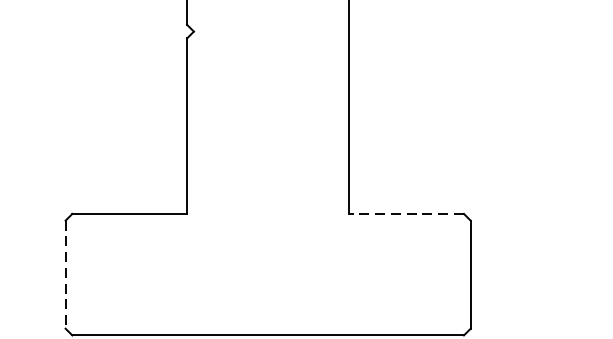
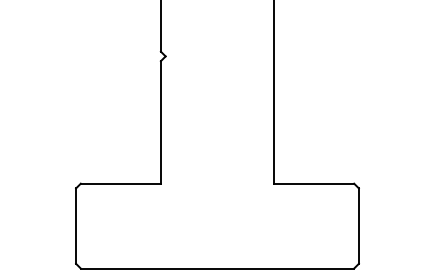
line: (405, 213) -> (313, 183), dashed -> solid
line: (66, 275) -> (76, 226), dashed -> solid

